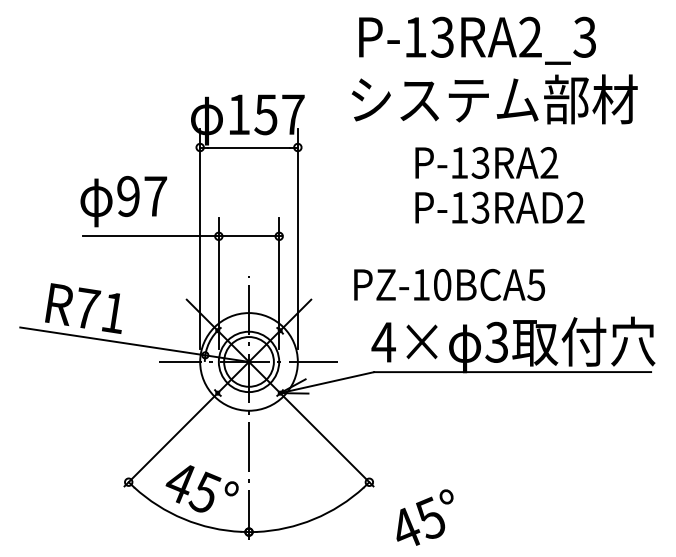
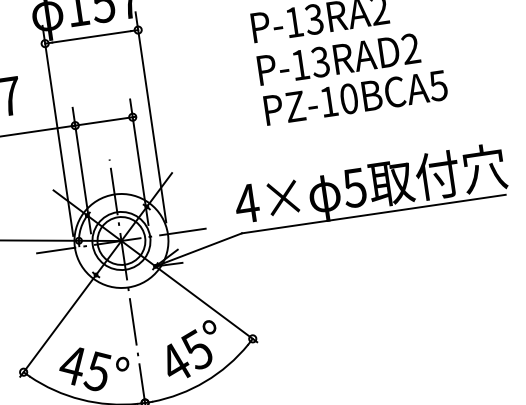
text: (449, 284) -> (355, 97), moved
text: (496, 341) -> (354, 187), 3 -> 5
text: (424, 517) -> (191, 349), moved

